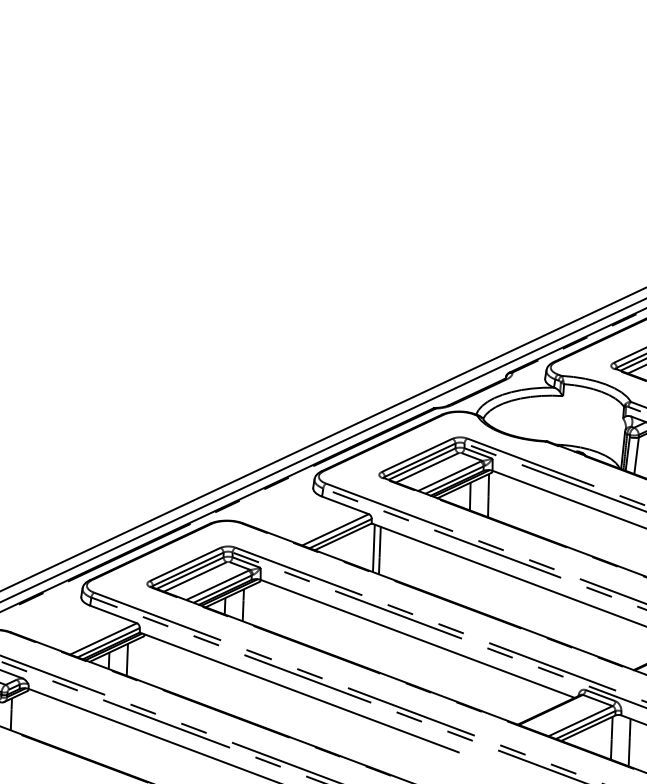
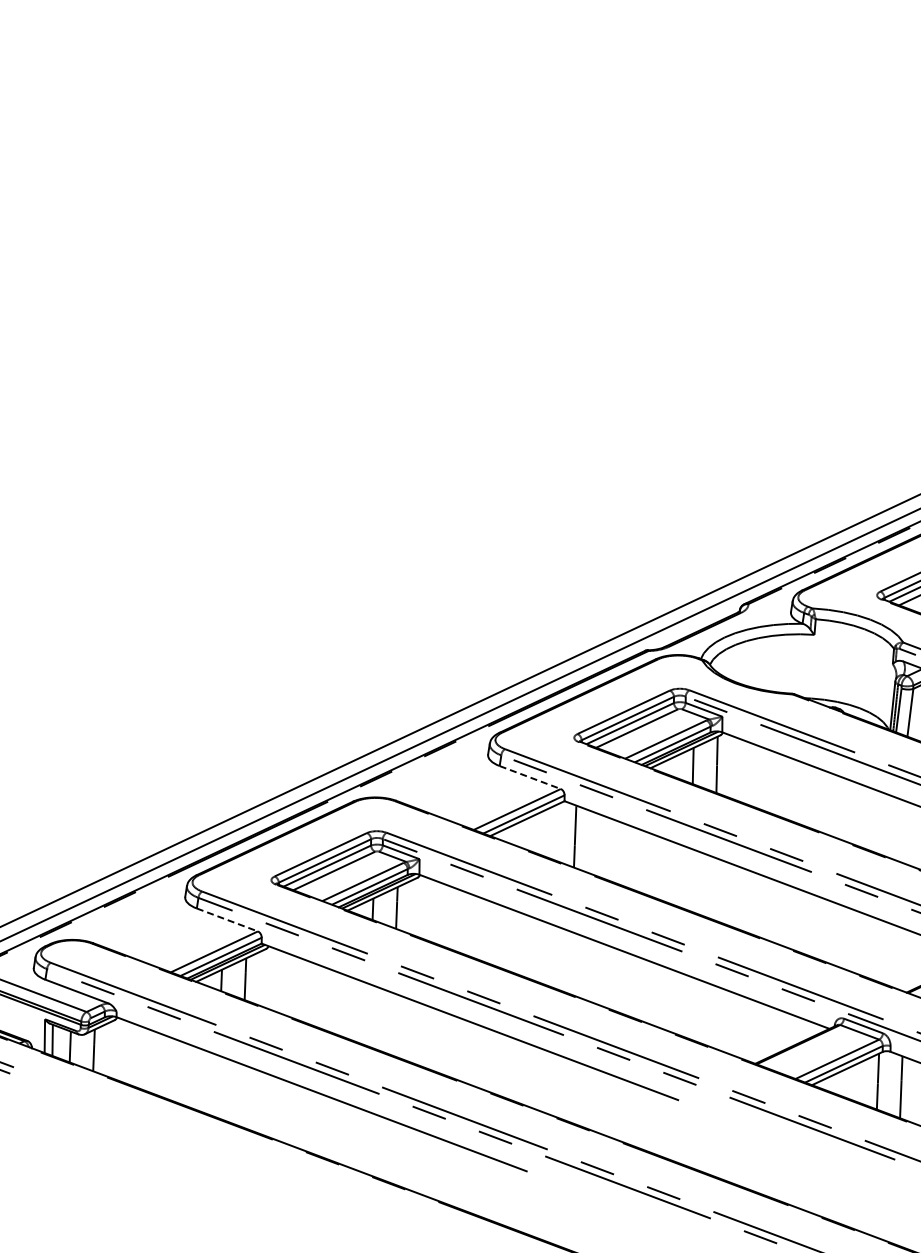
line: (345, 505) -> (530, 777), solid -> dashed
line: (374, 548) -> (567, 833), removed
line: (113, 614) -> (227, 919), solid -> dashed

